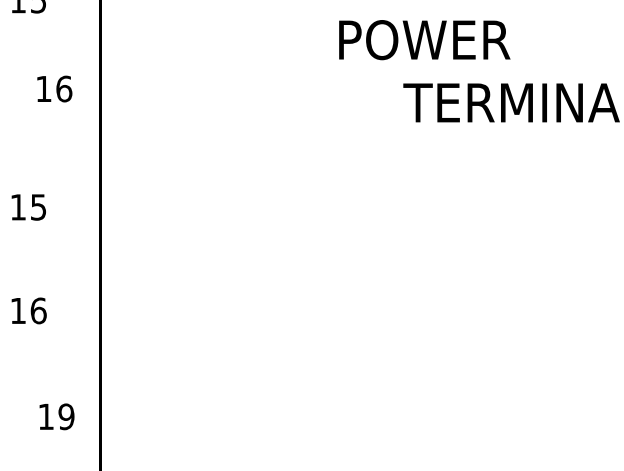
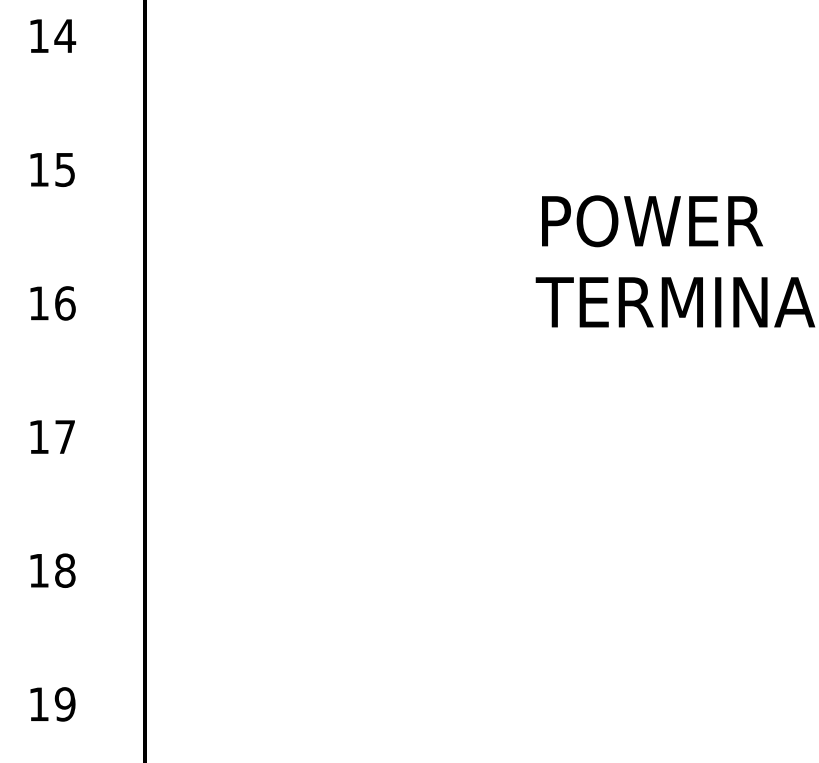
text: (424, 40) -> (652, 221), moved
text: (54, 89) -> (52, 303), moved
text: (38, 207) -> (64, 437), 15 -> 17
text: (38, 310) -> (65, 570), 16 -> 18
text: (56, 416) -> (52, 704), moved

